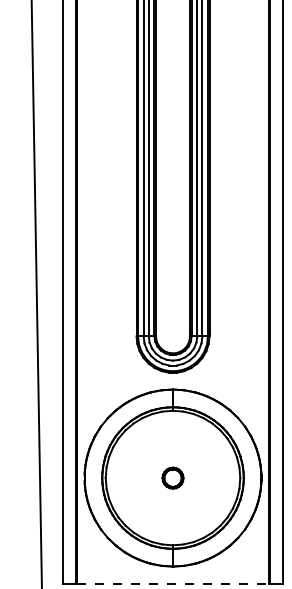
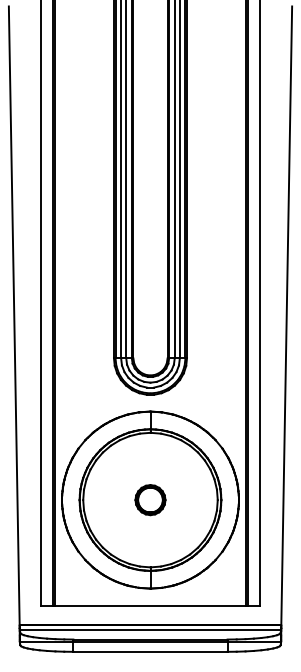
part: (173, 478) -> (150, 500), size x1.43
line: (173, 584) -> (150, 606), dashed -> solid

